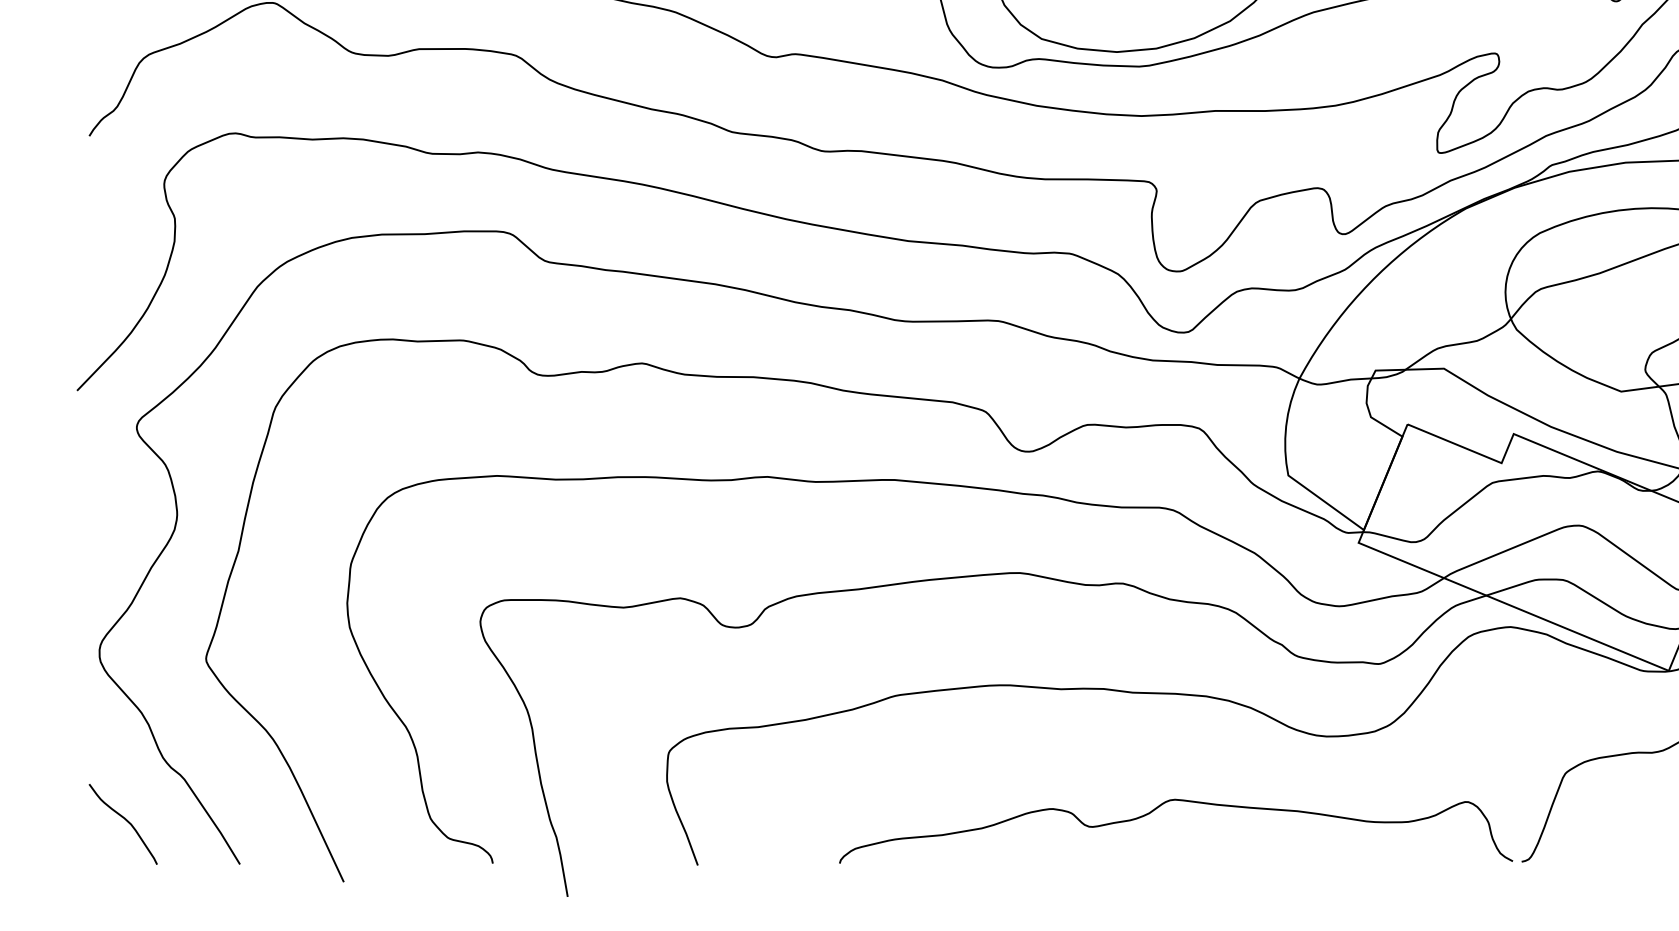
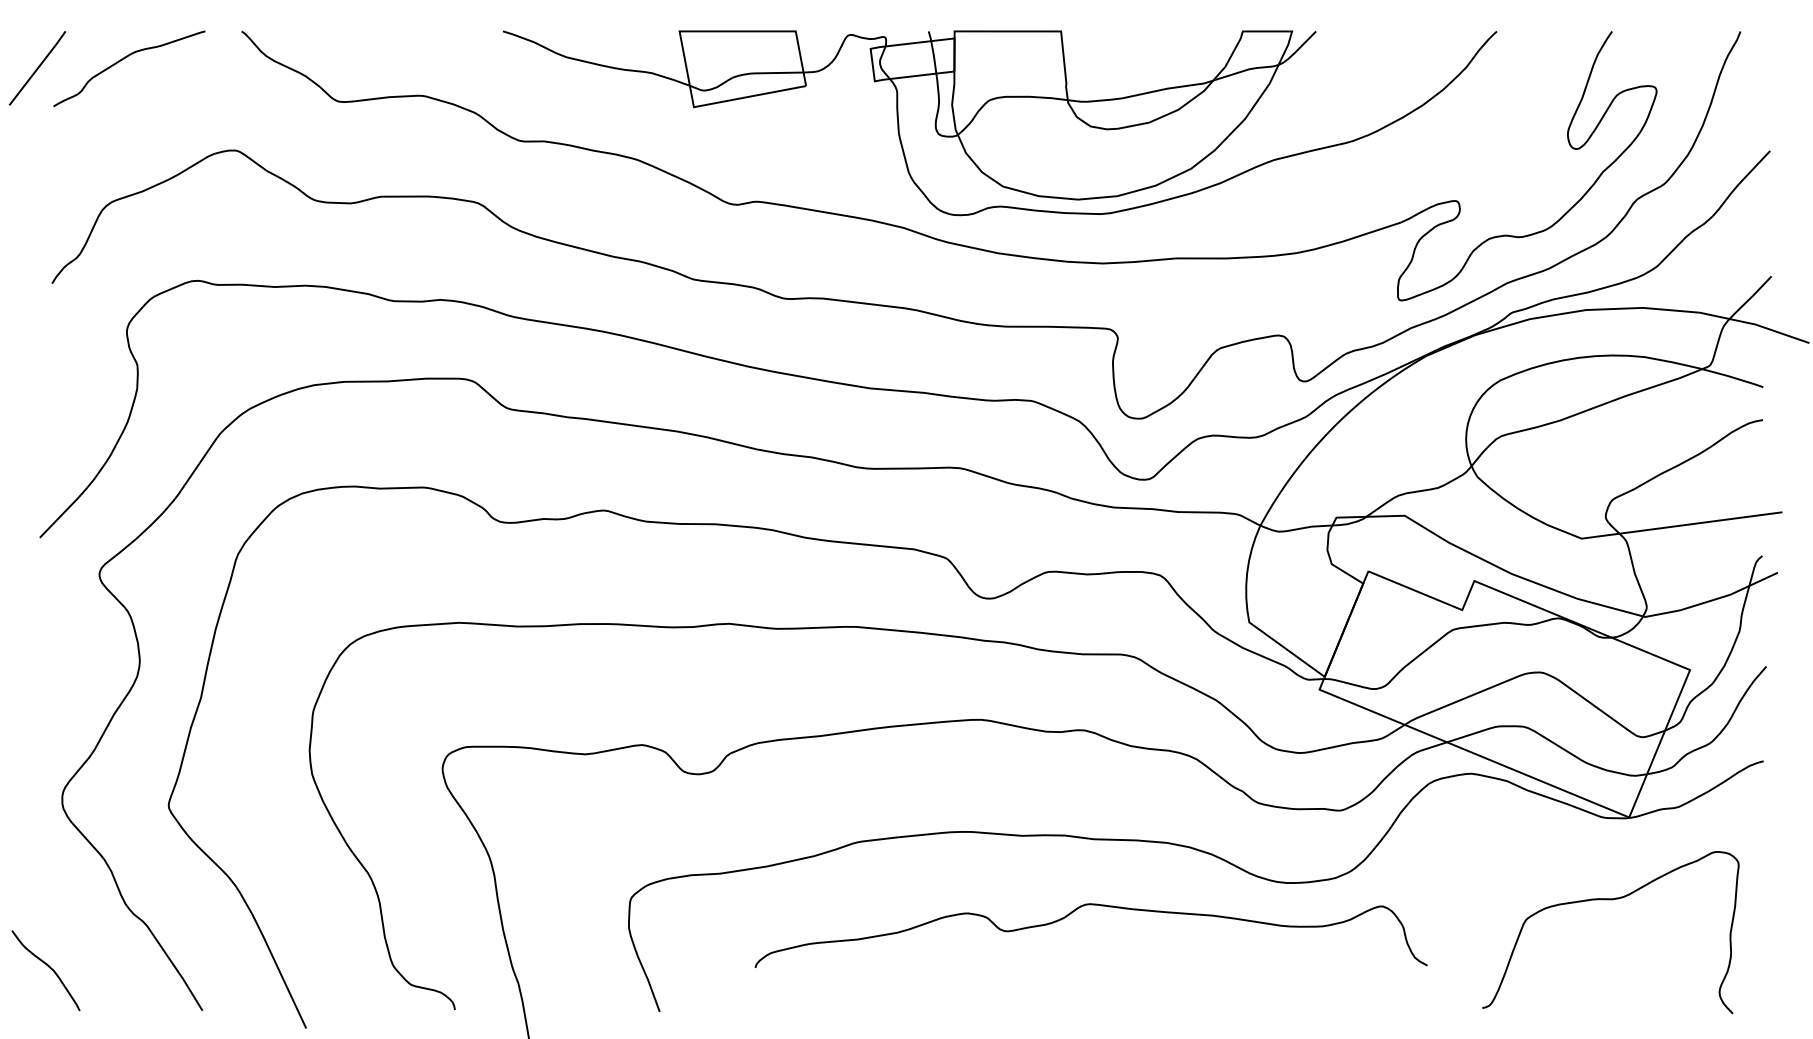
curve: (1157, 809) -> (1072, 913), moved
curve: (125, 821) -> (48, 967), moved

